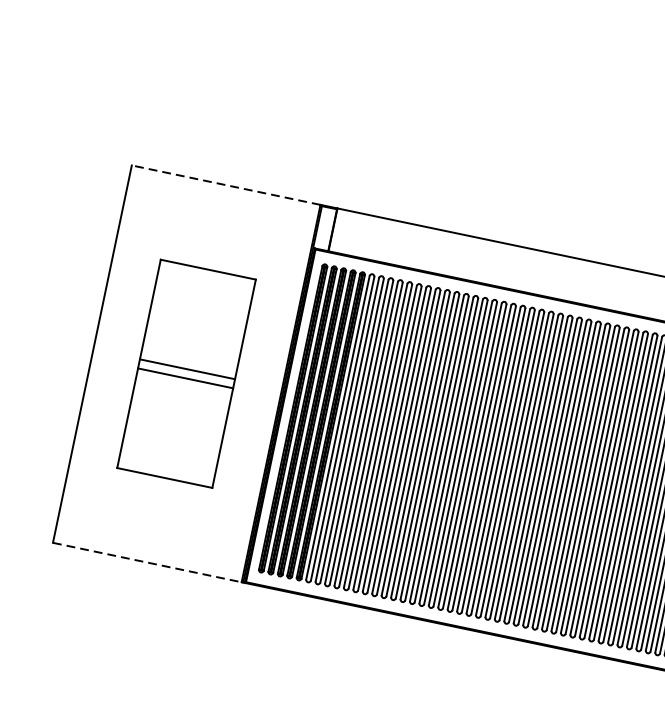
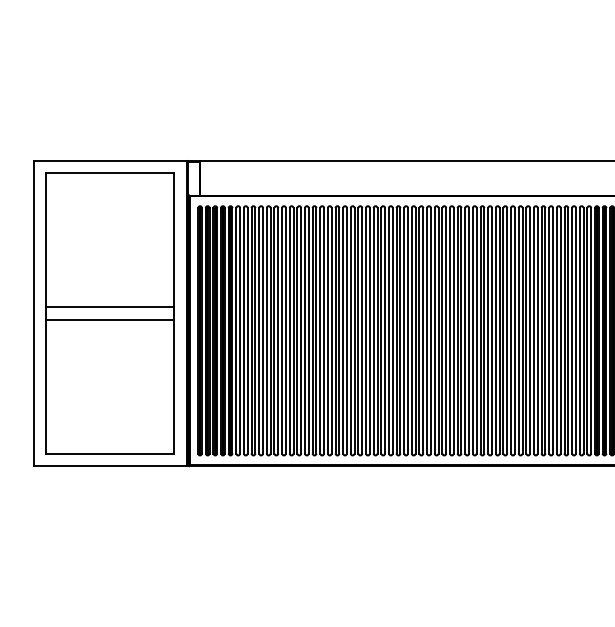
line: (225, 184) -> (109, 160), dashed -> solid
part: (185, 373) -> (109, 313), size x1.67
line: (147, 563) -> (110, 466), dashed -> solid

